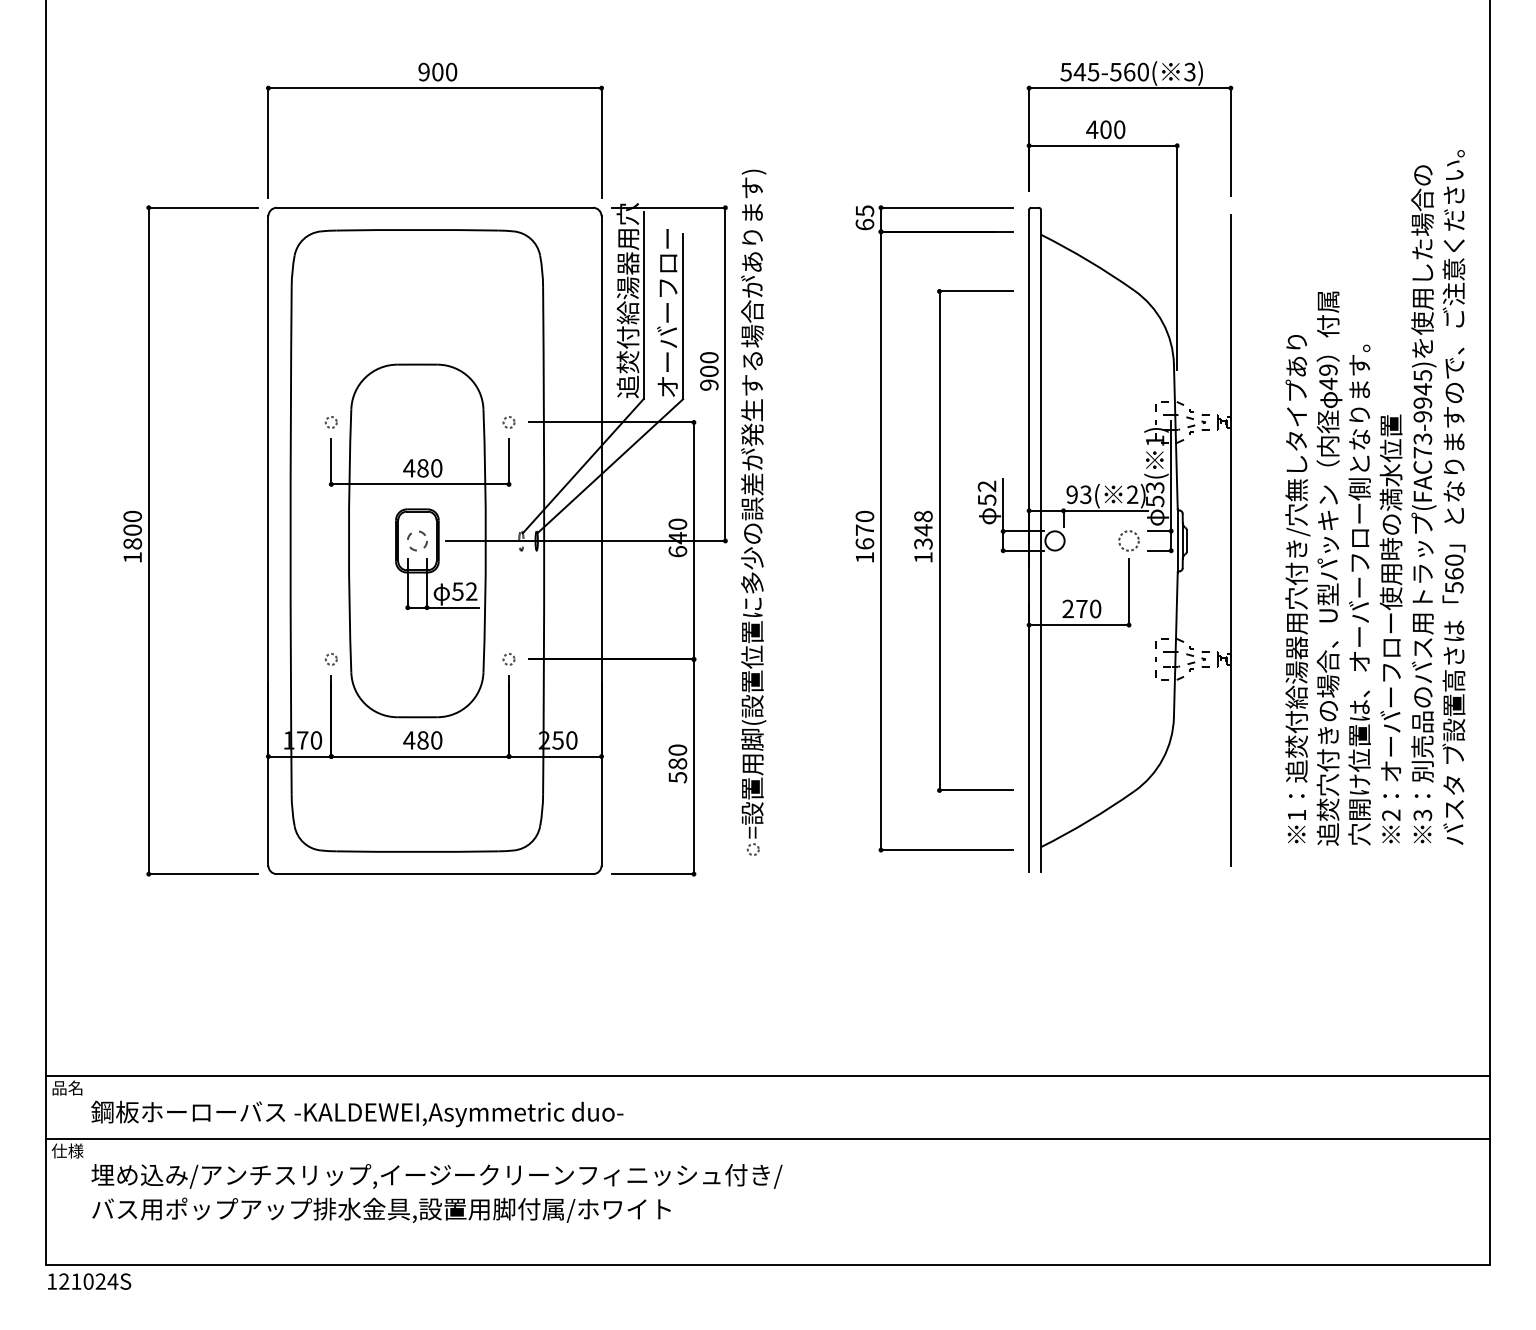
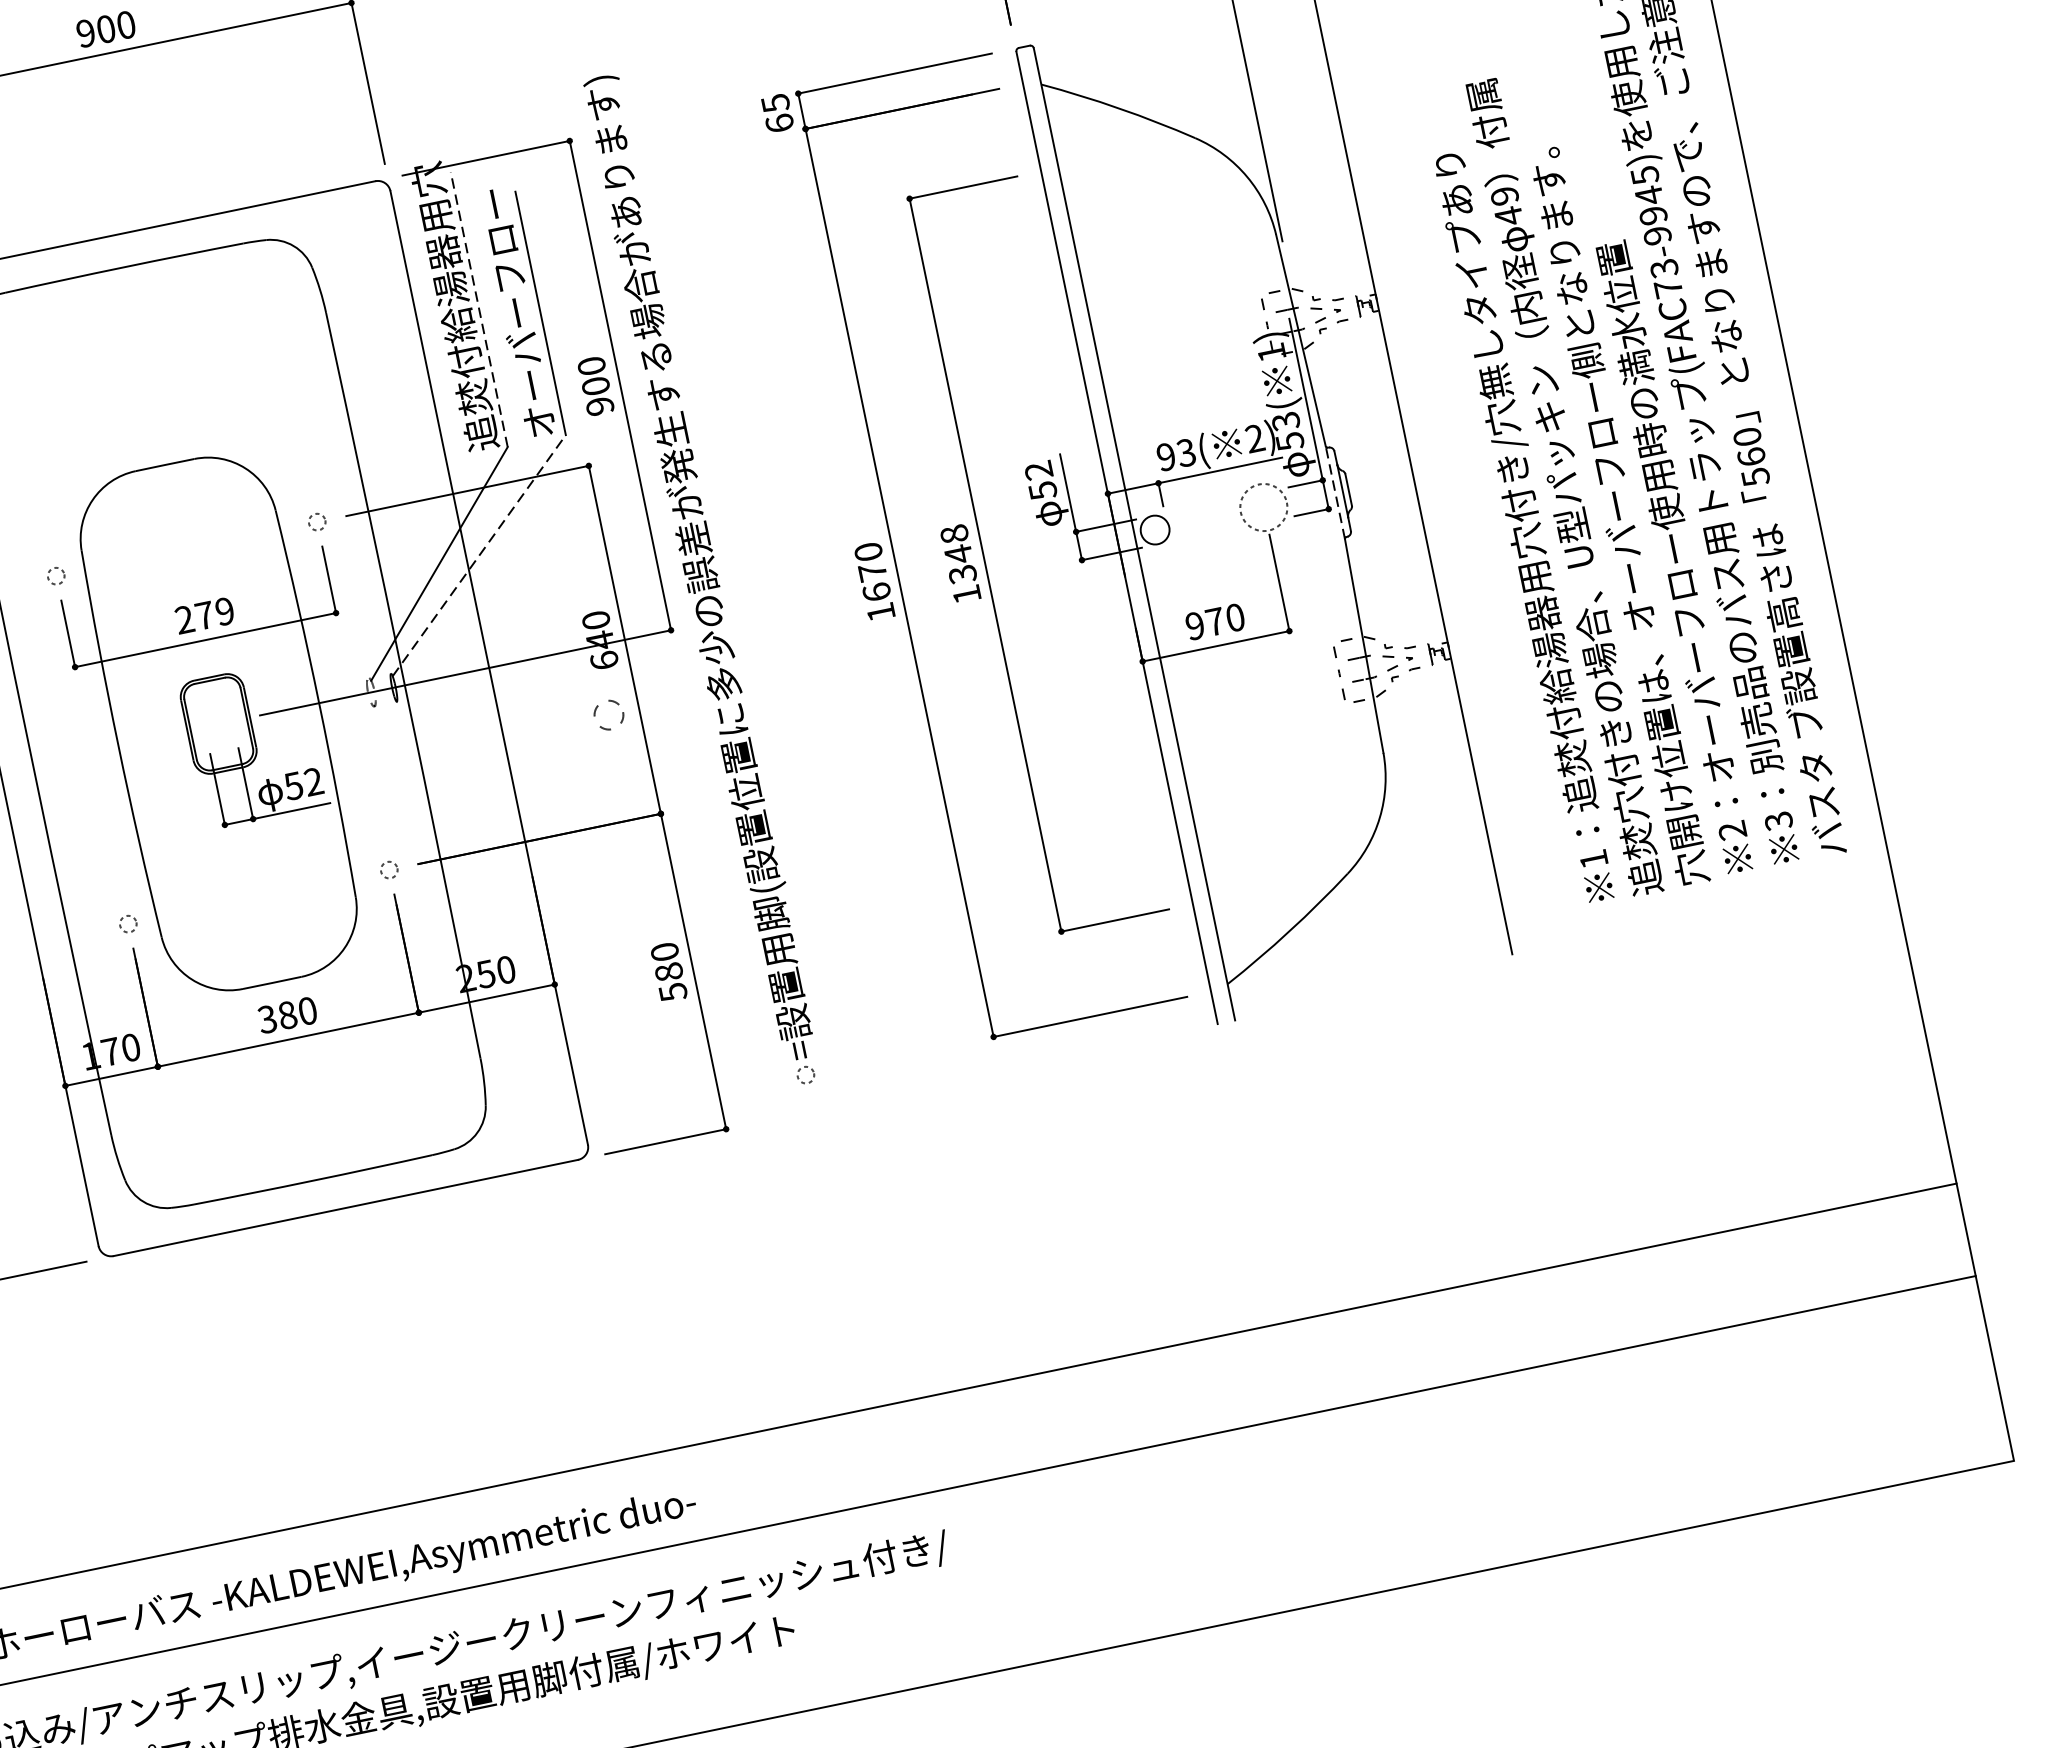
line: (643, 305) -> (479, 309), solid -> dashed
line: (610, 466) -> (479, 555), solid -> dashed
text: (422, 468) -> (204, 616), 480 -> 279
circle: (417, 540) -> (608, 714), moved
circle: (1128, 540) -> (1262, 507), size x1.6
line: (1177, 540) -> (1334, 492), solid -> dashed
text: (1067, 609) -> (1194, 626), 270 -> 970
text: (409, 740) -> (267, 1019), 480 -> 380

